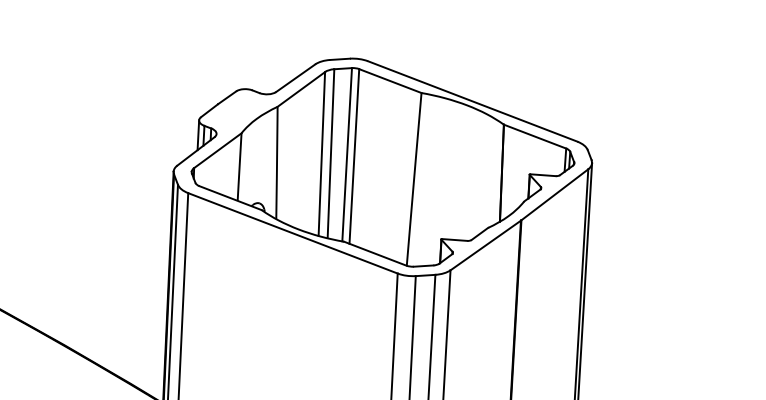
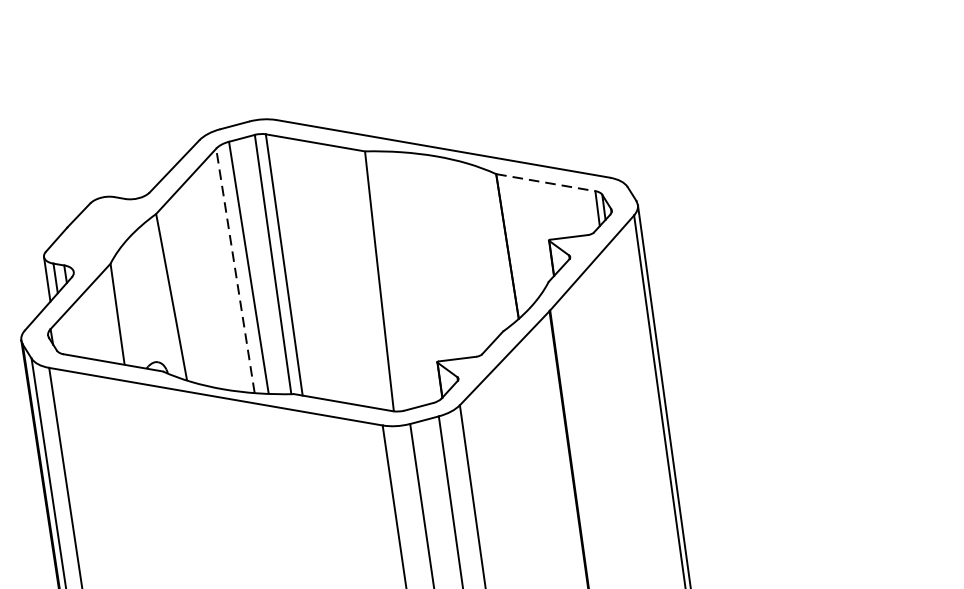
line: (535, 136) -> (546, 182), solid -> dashed
line: (321, 154) -> (235, 271), solid -> dashed

